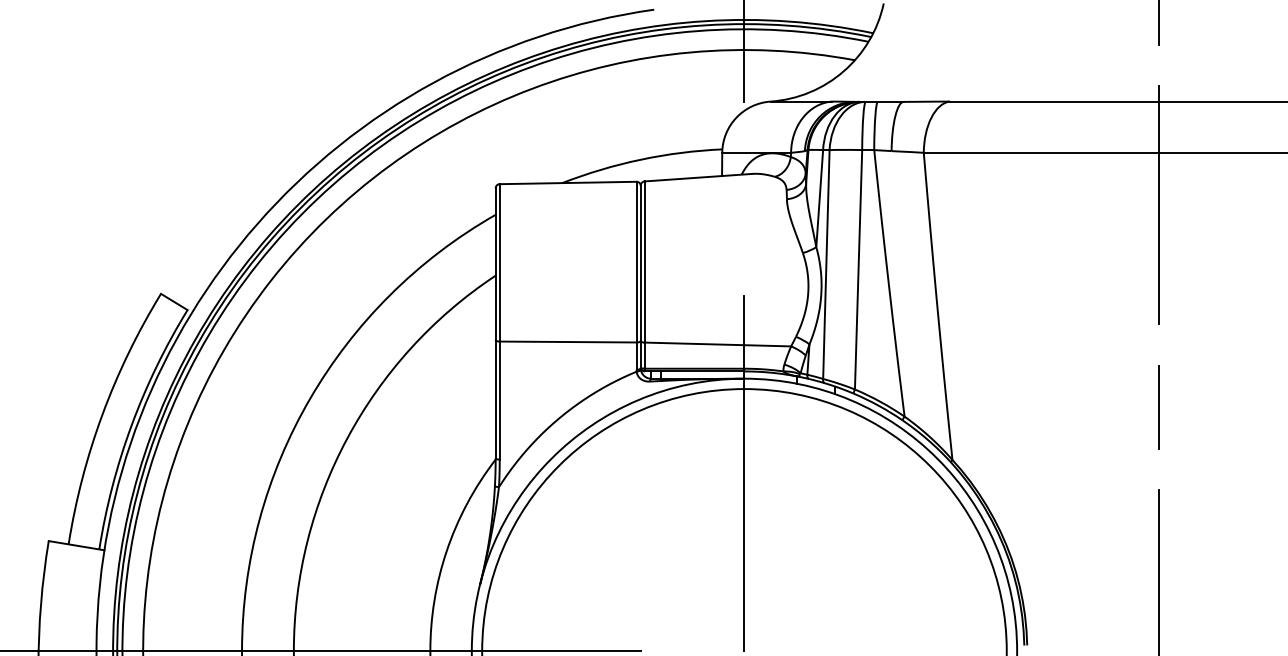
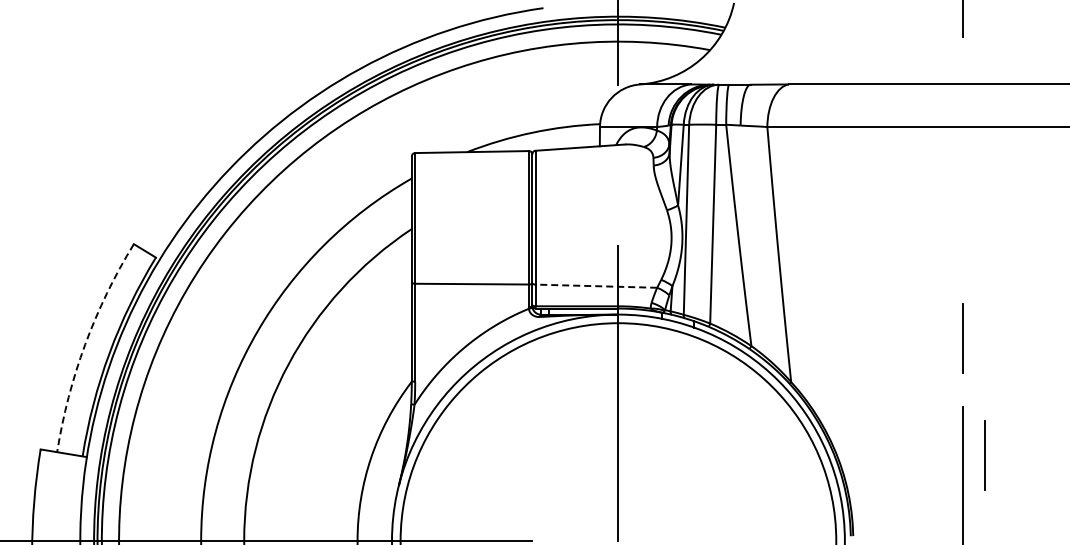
line: (1158, 205) -> (962, 170), removed
line: (718, 344) -> (596, 286), solid -> dashed
arc: (102, 414) -> (85, 344), solid -> dashed
line: (1185, 548) -> (984, 455), added

